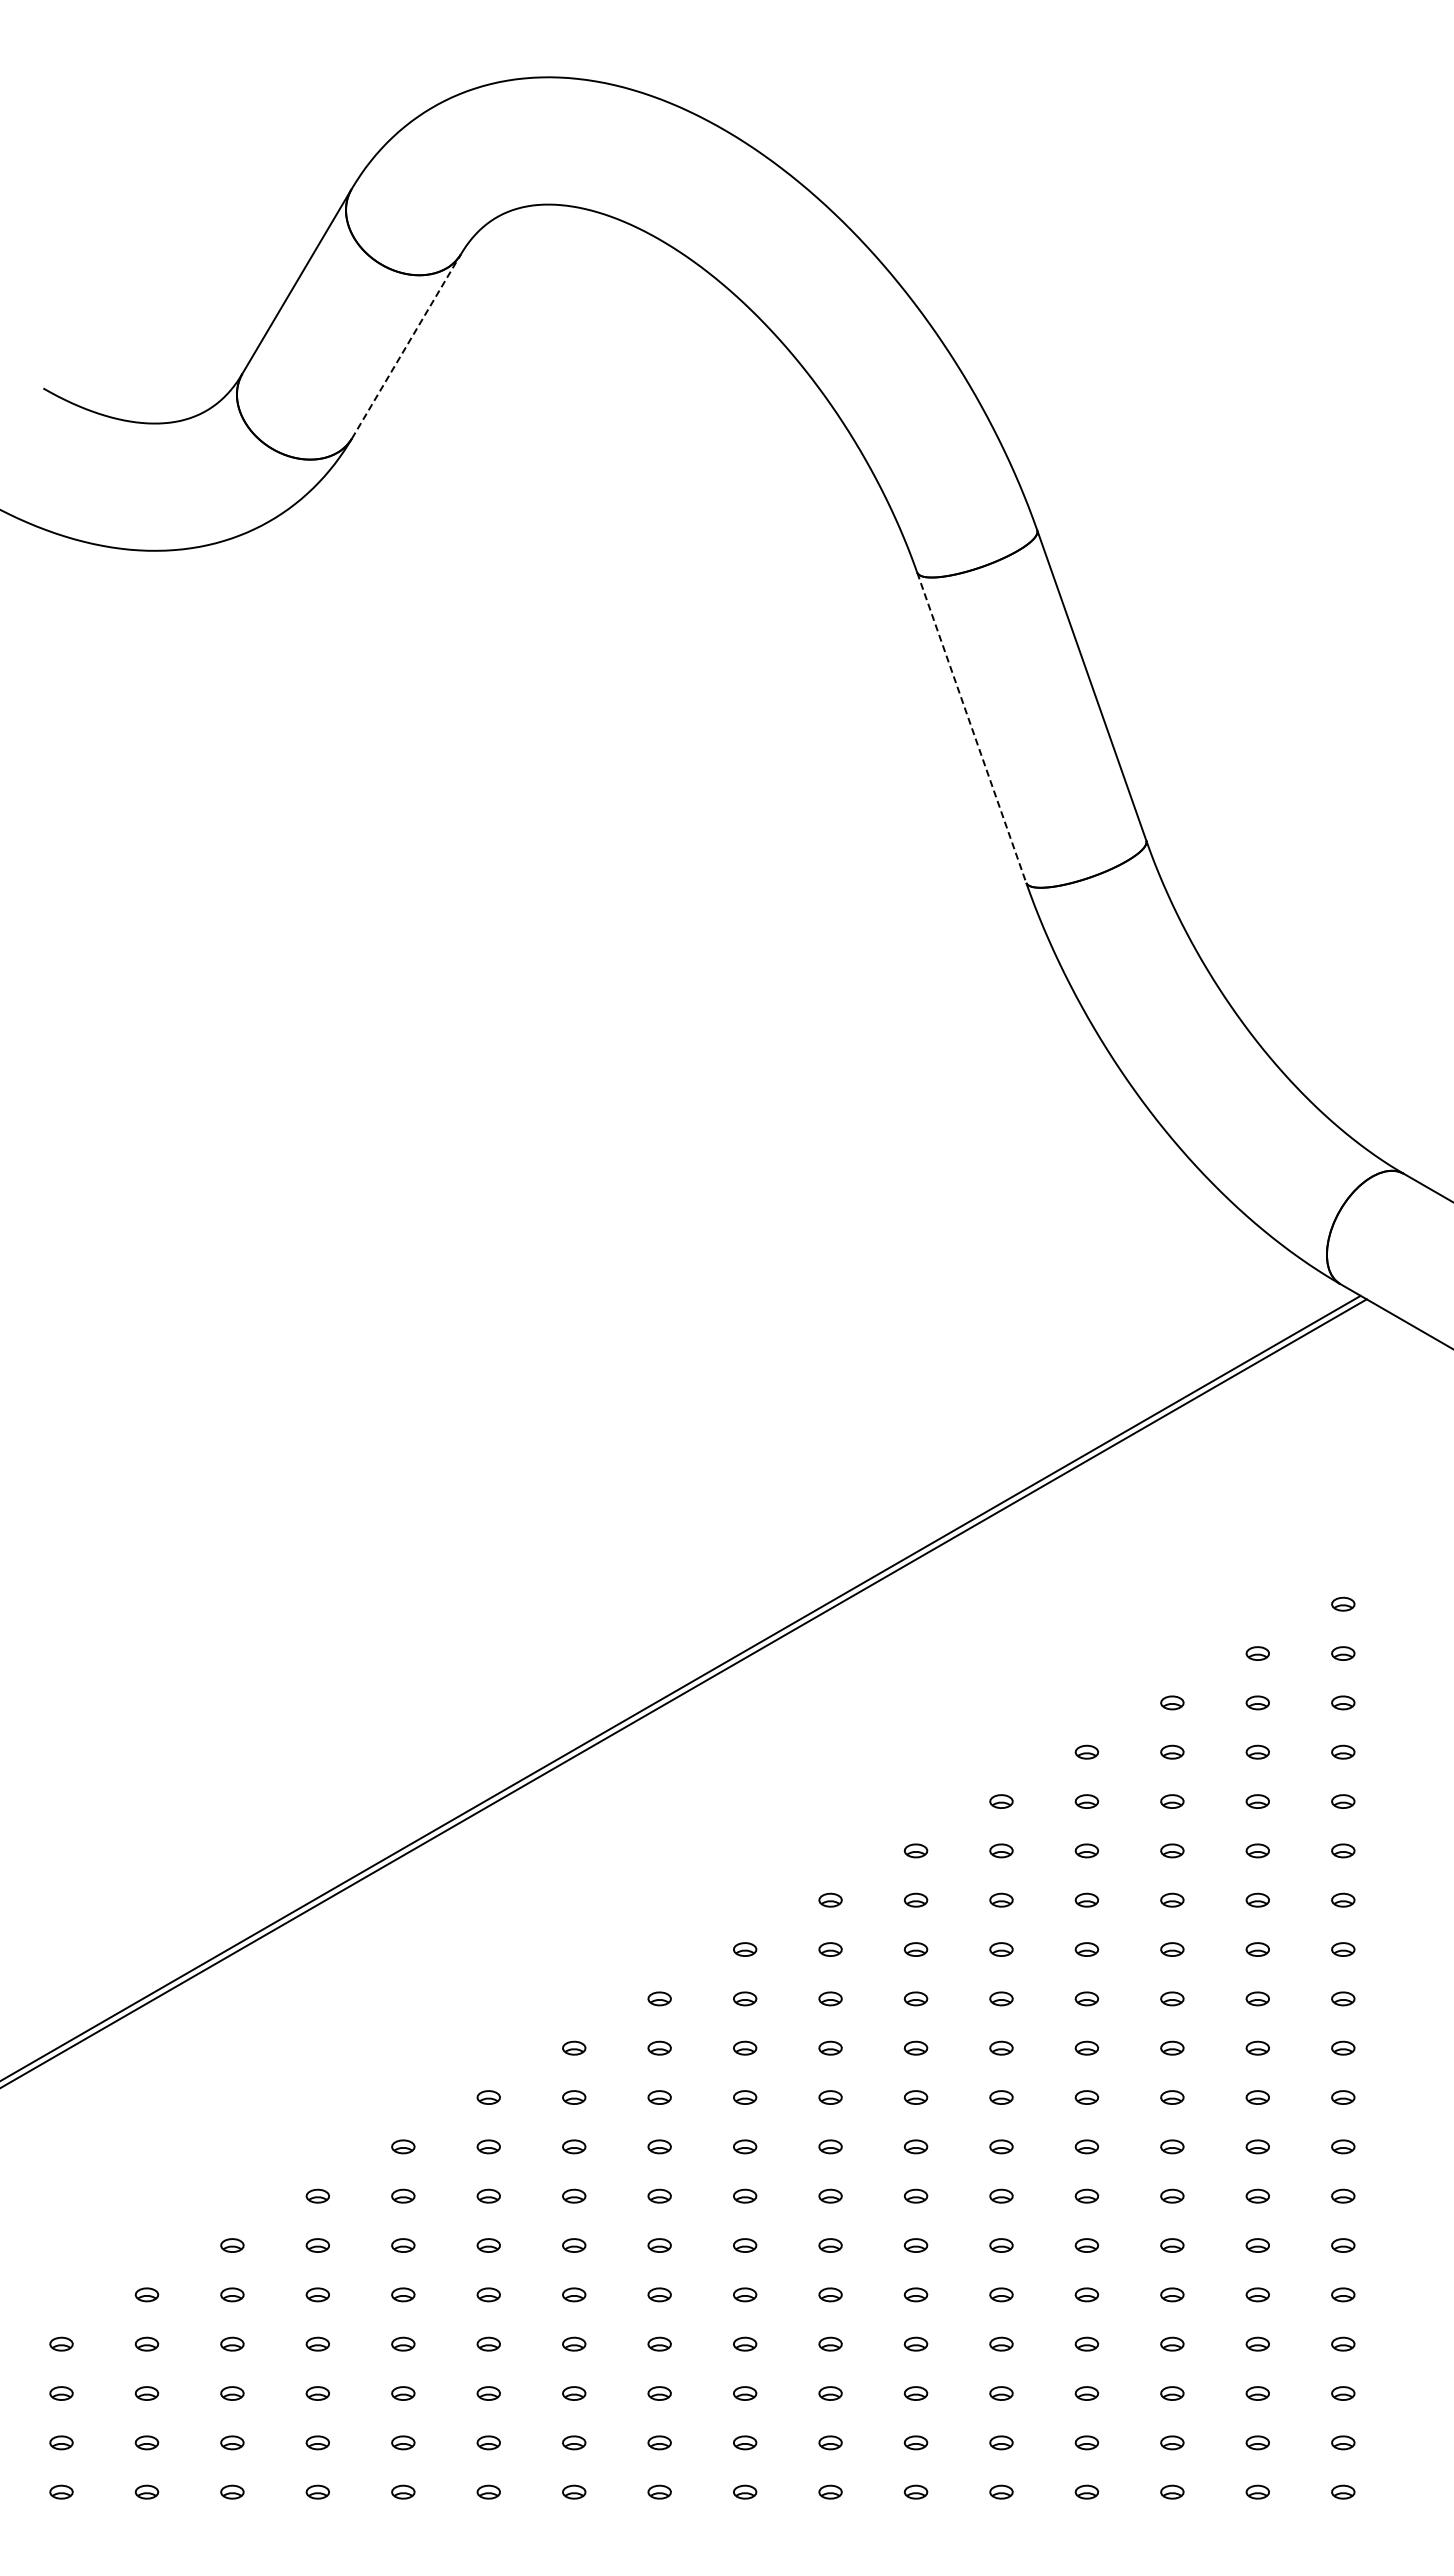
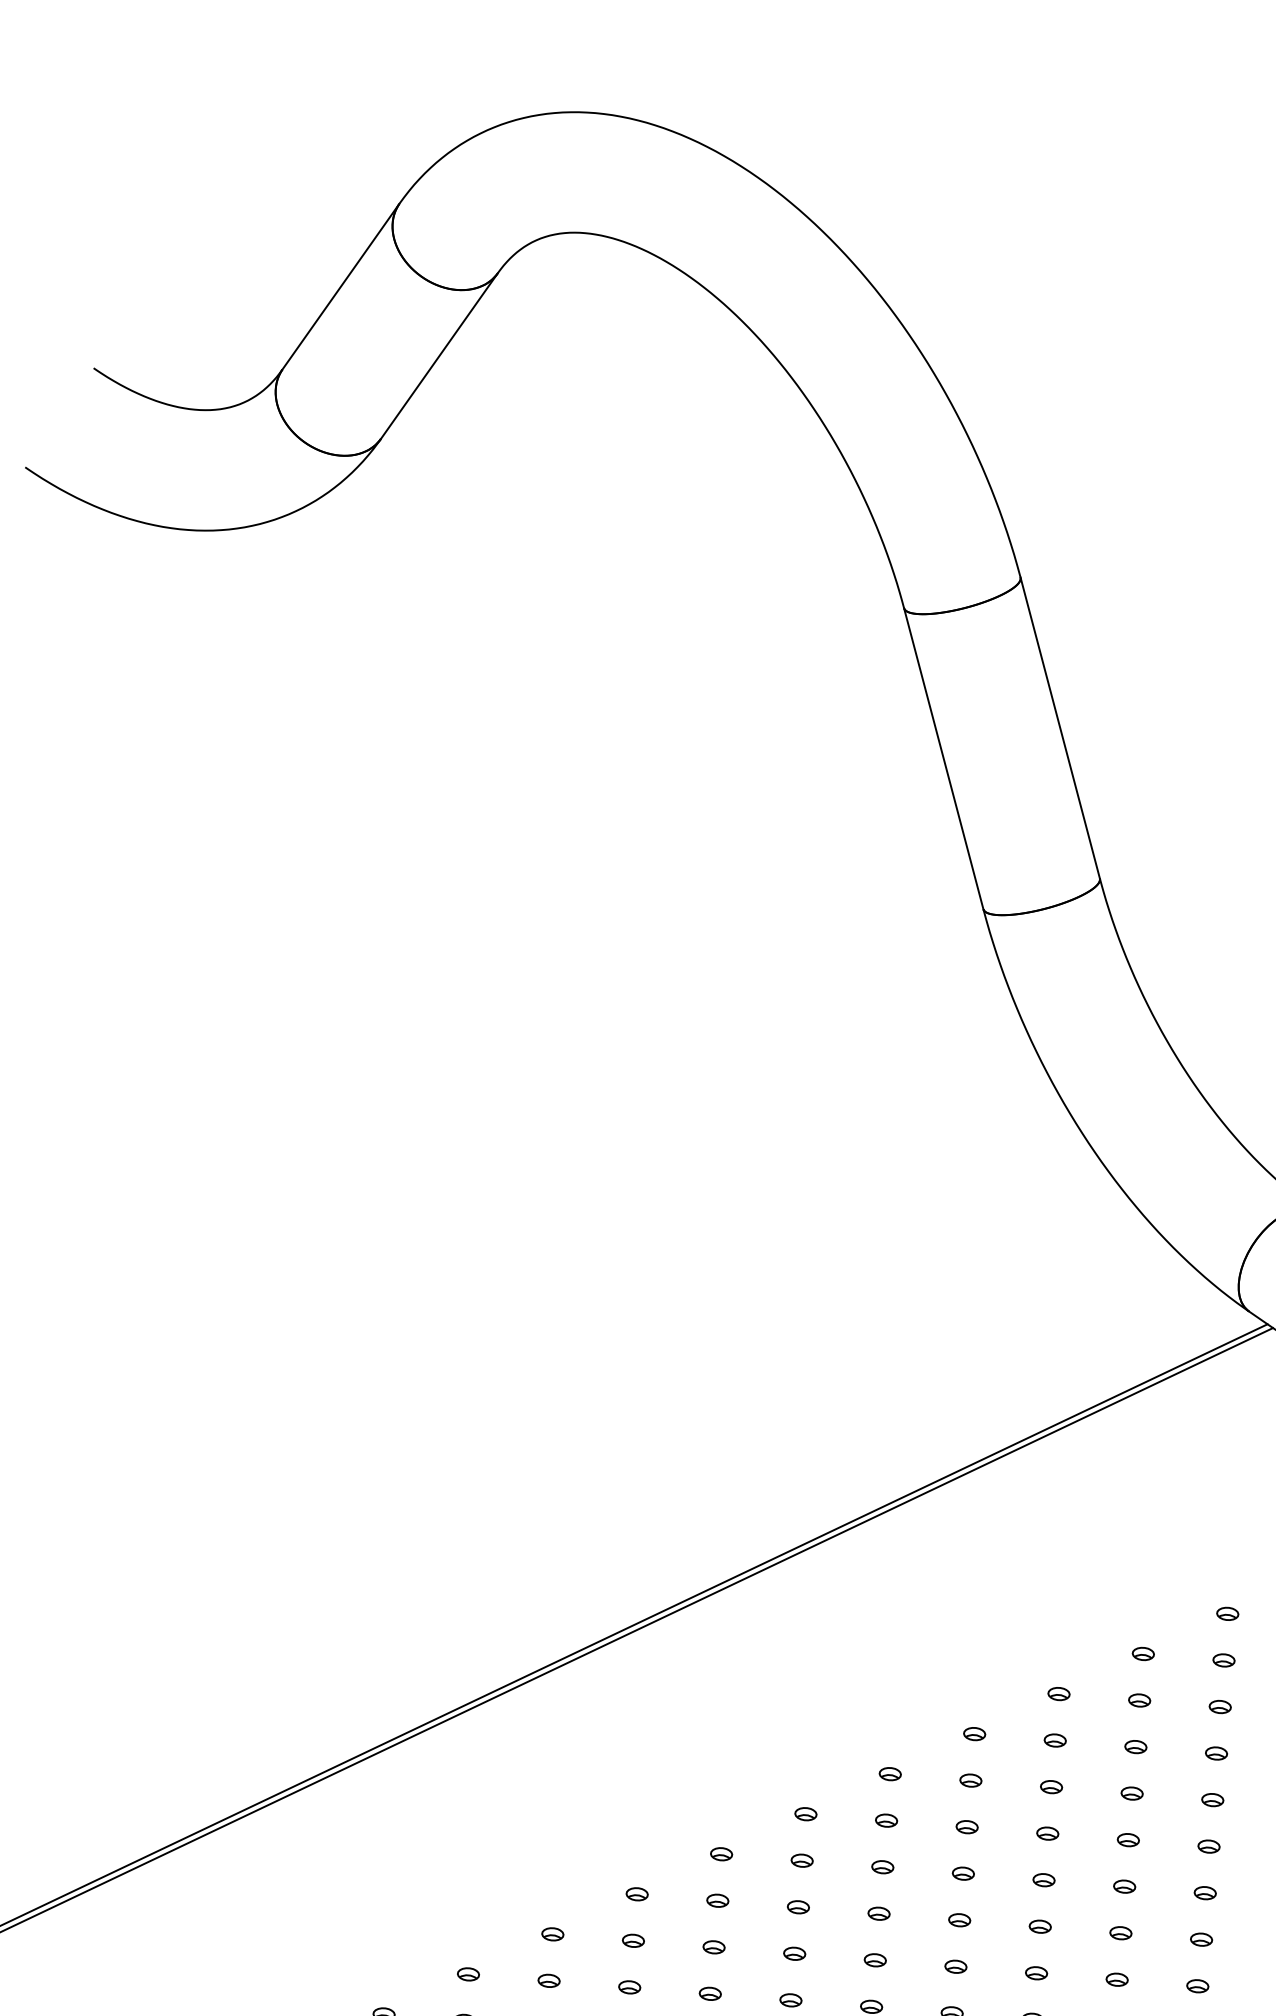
line: (406, 346) -> (439, 356), dashed -> solid
line: (971, 728) -> (943, 759), dashed -> solid

